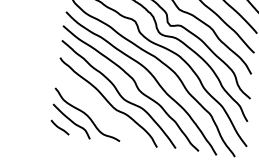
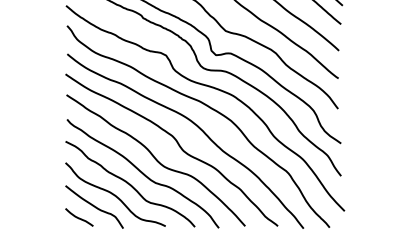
curve: (98, 108) -> (130, 184), added

